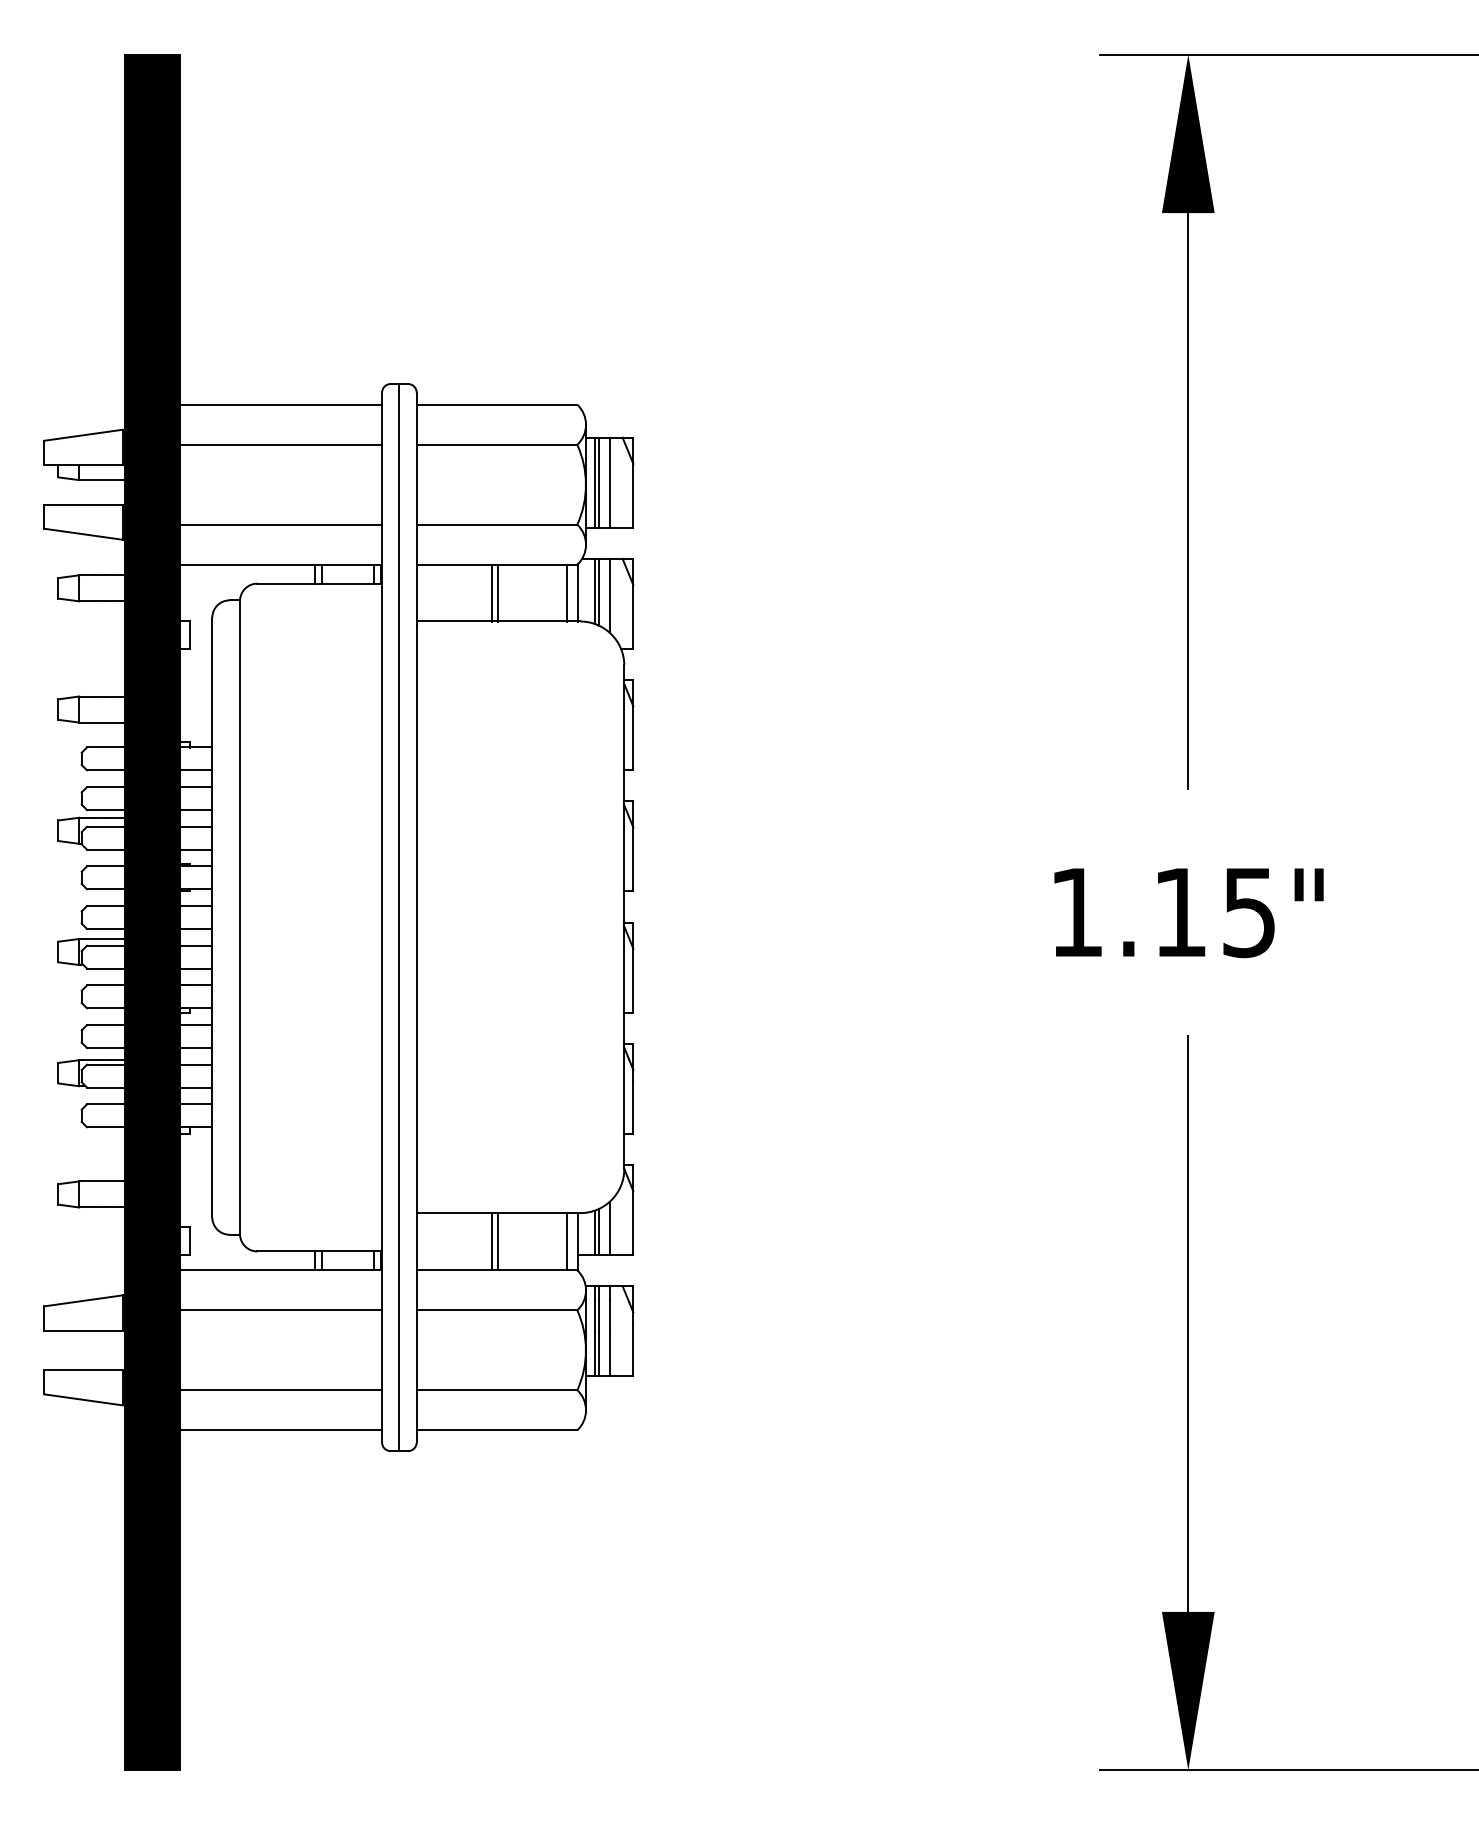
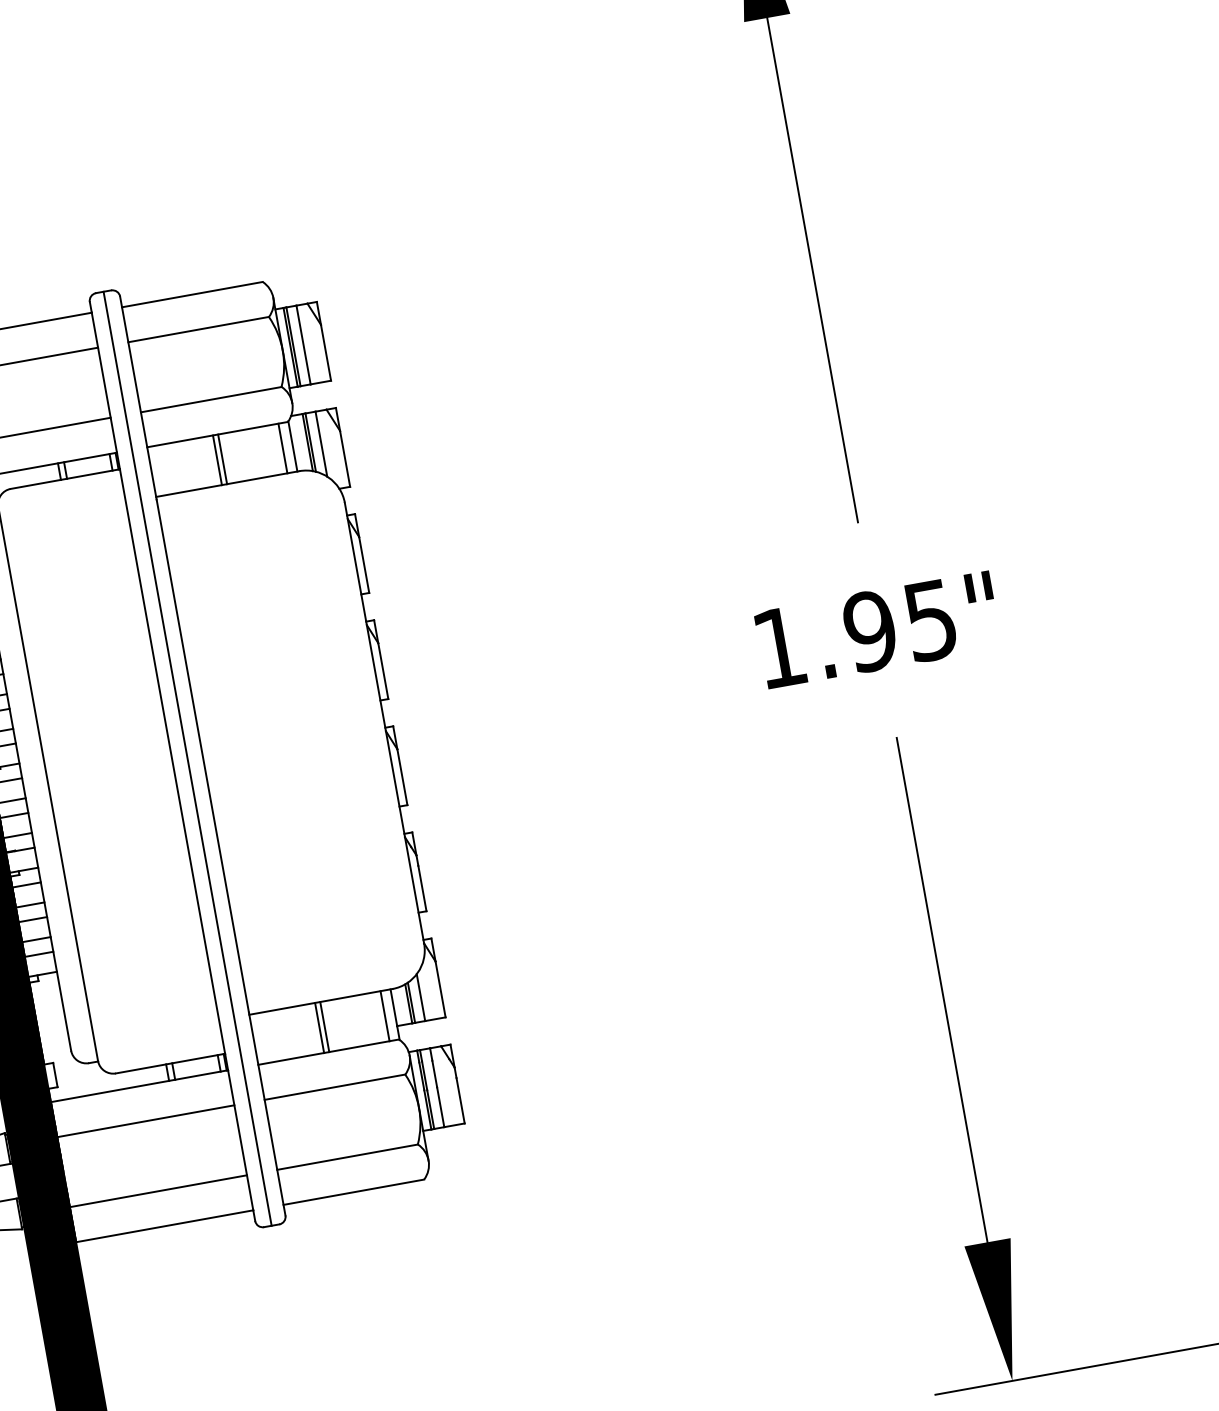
text: (1180, 912) -> (870, 631), 1.15" -> 1.95"

